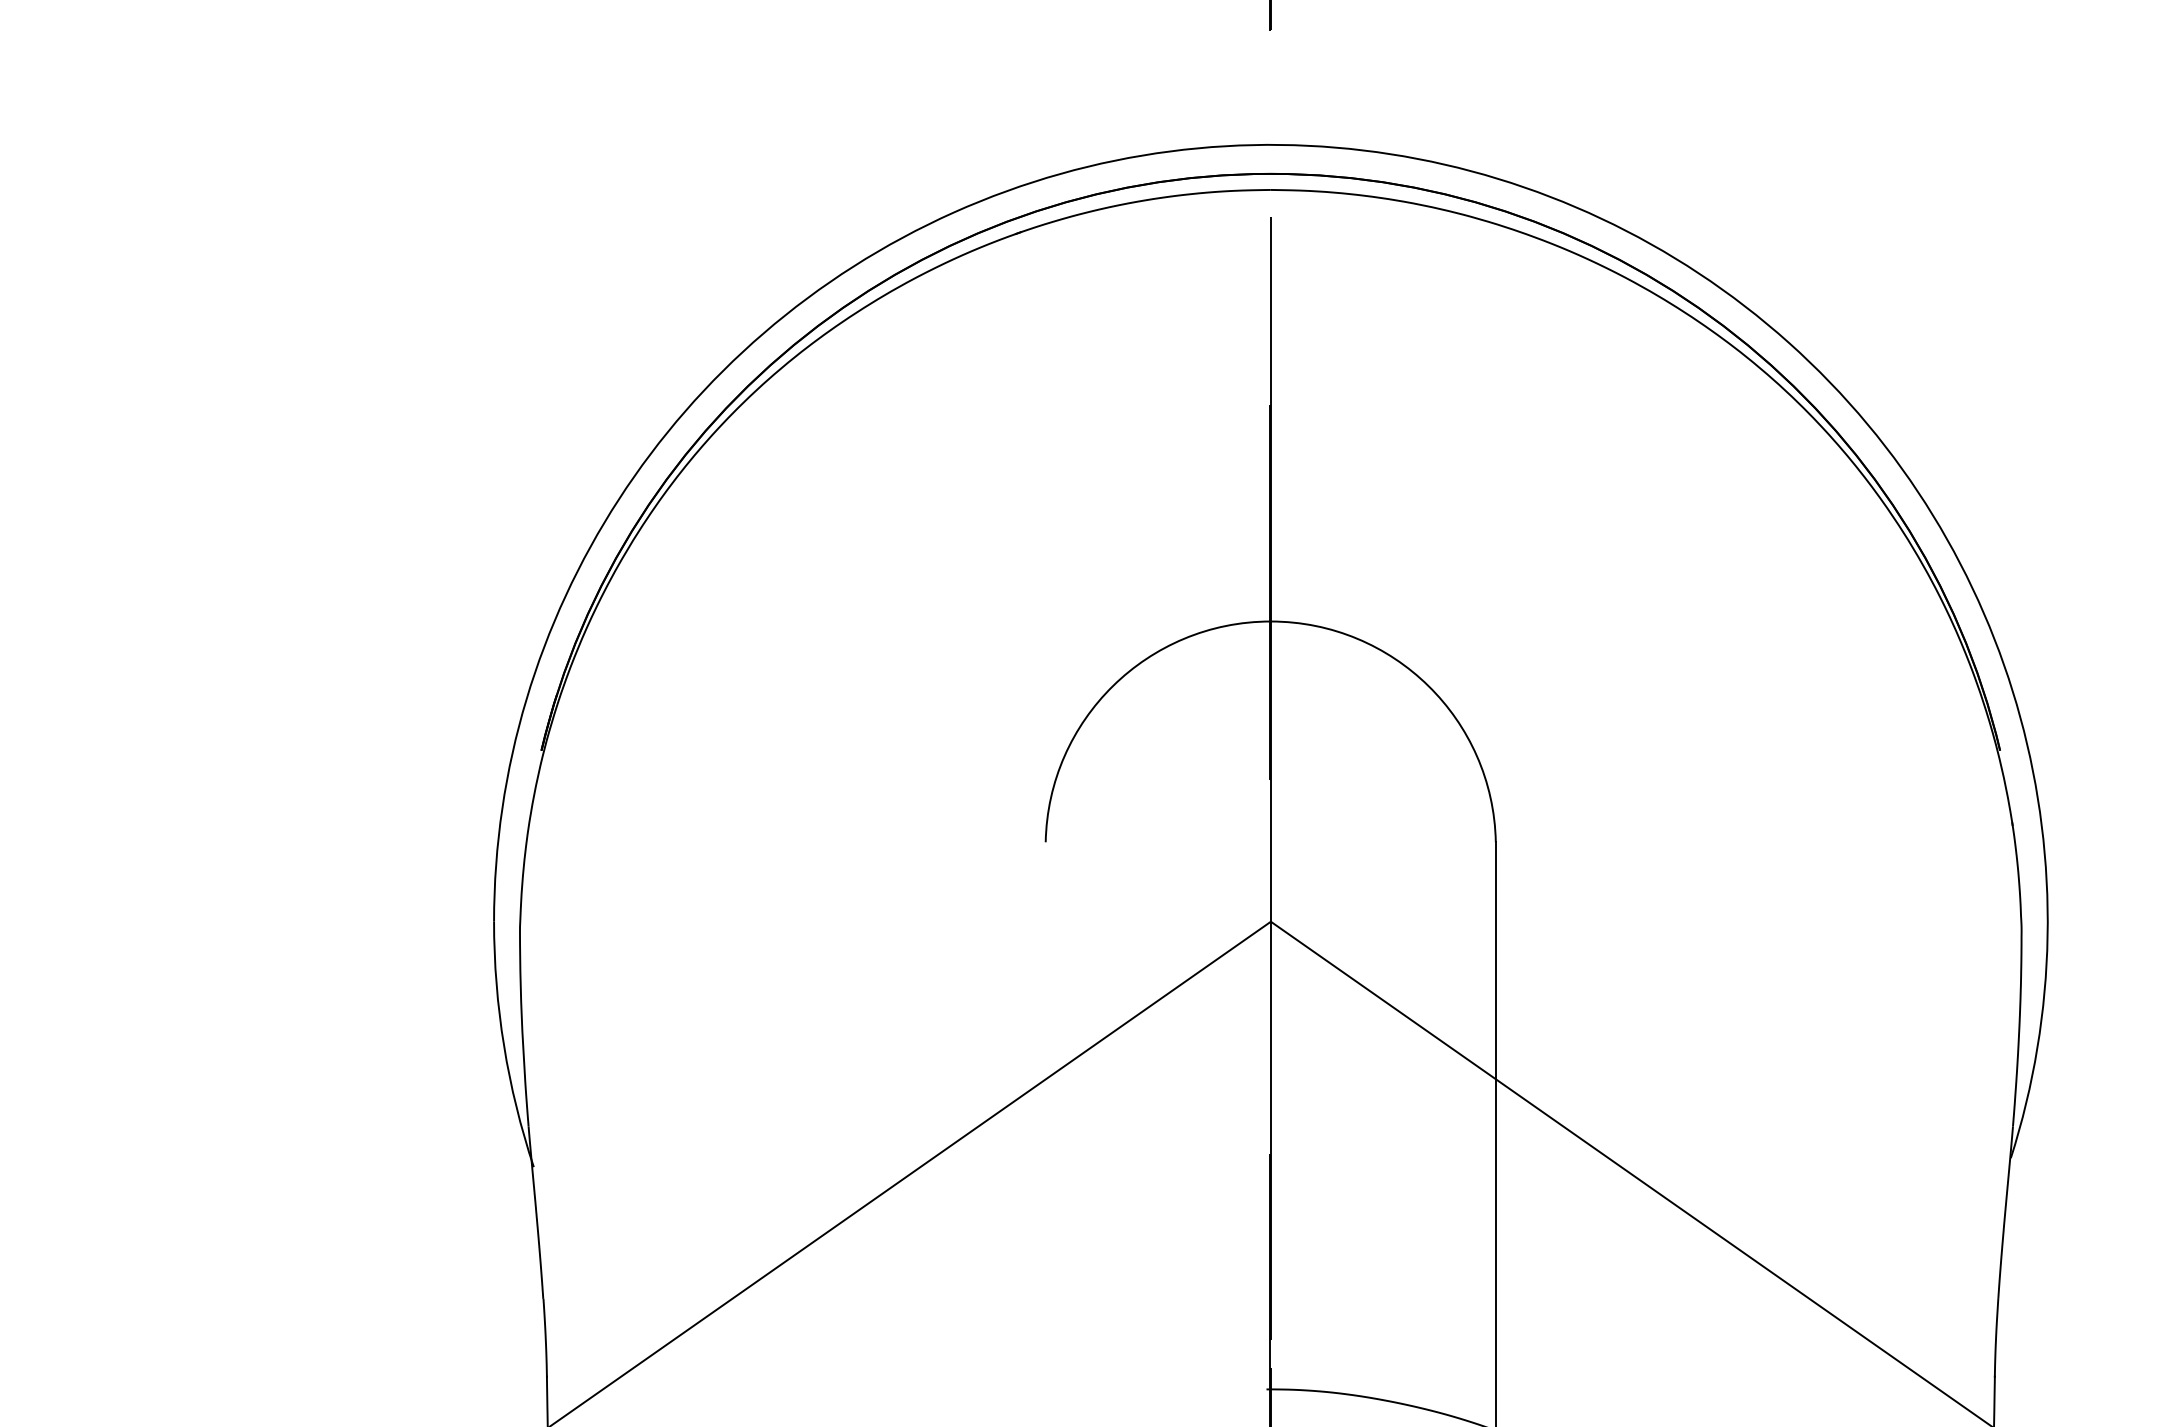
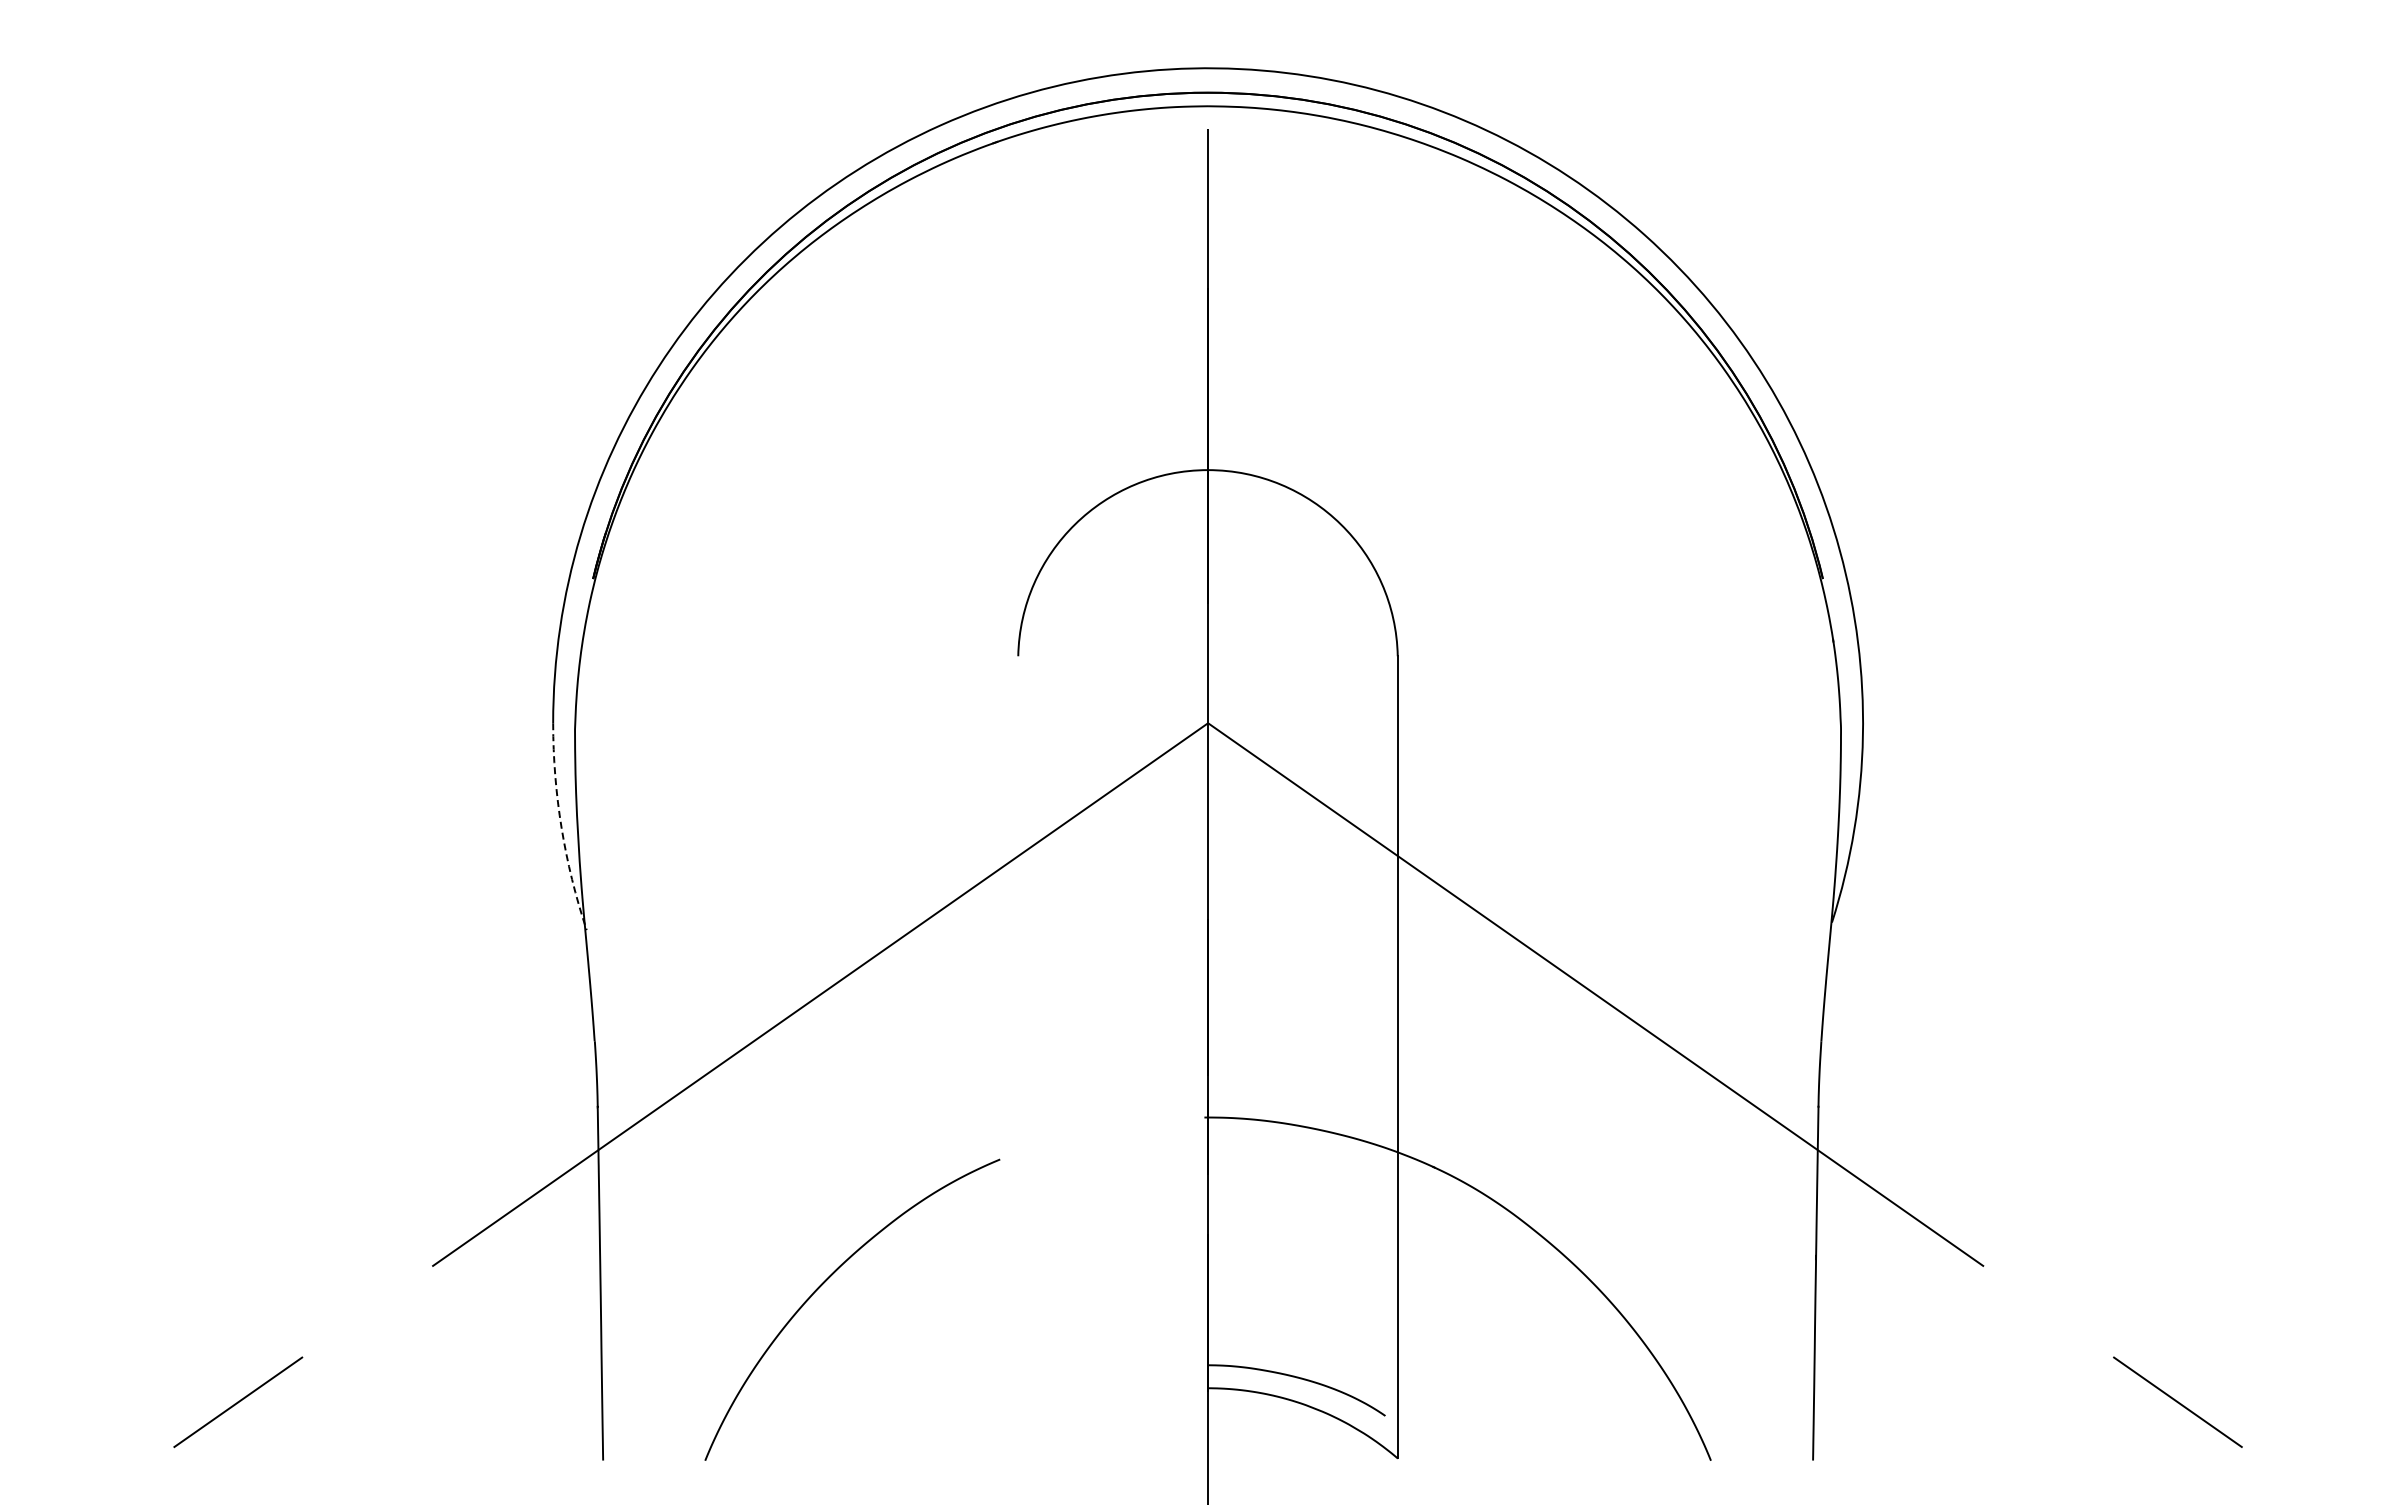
arc: (503, 1046) -> (561, 828), solid -> dashed

